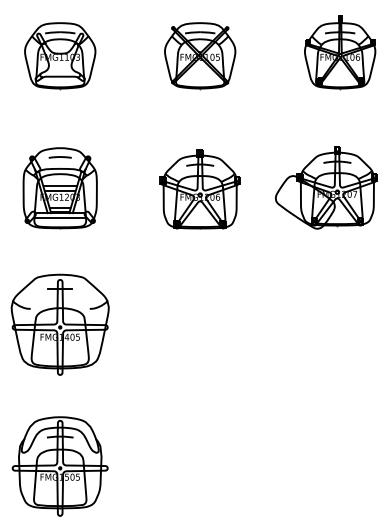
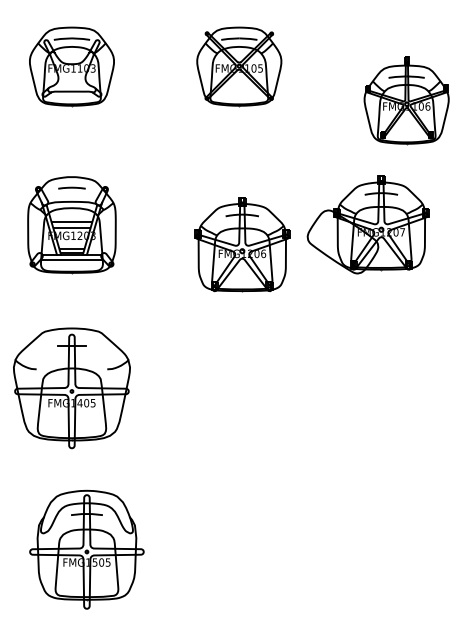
part: (340, 52) -> (406, 100), moved
part: (325, 187) -> (367, 224), moved
part: (200, 189) -> (242, 244), moved
part: (59, 466) -> (86, 549), moved

